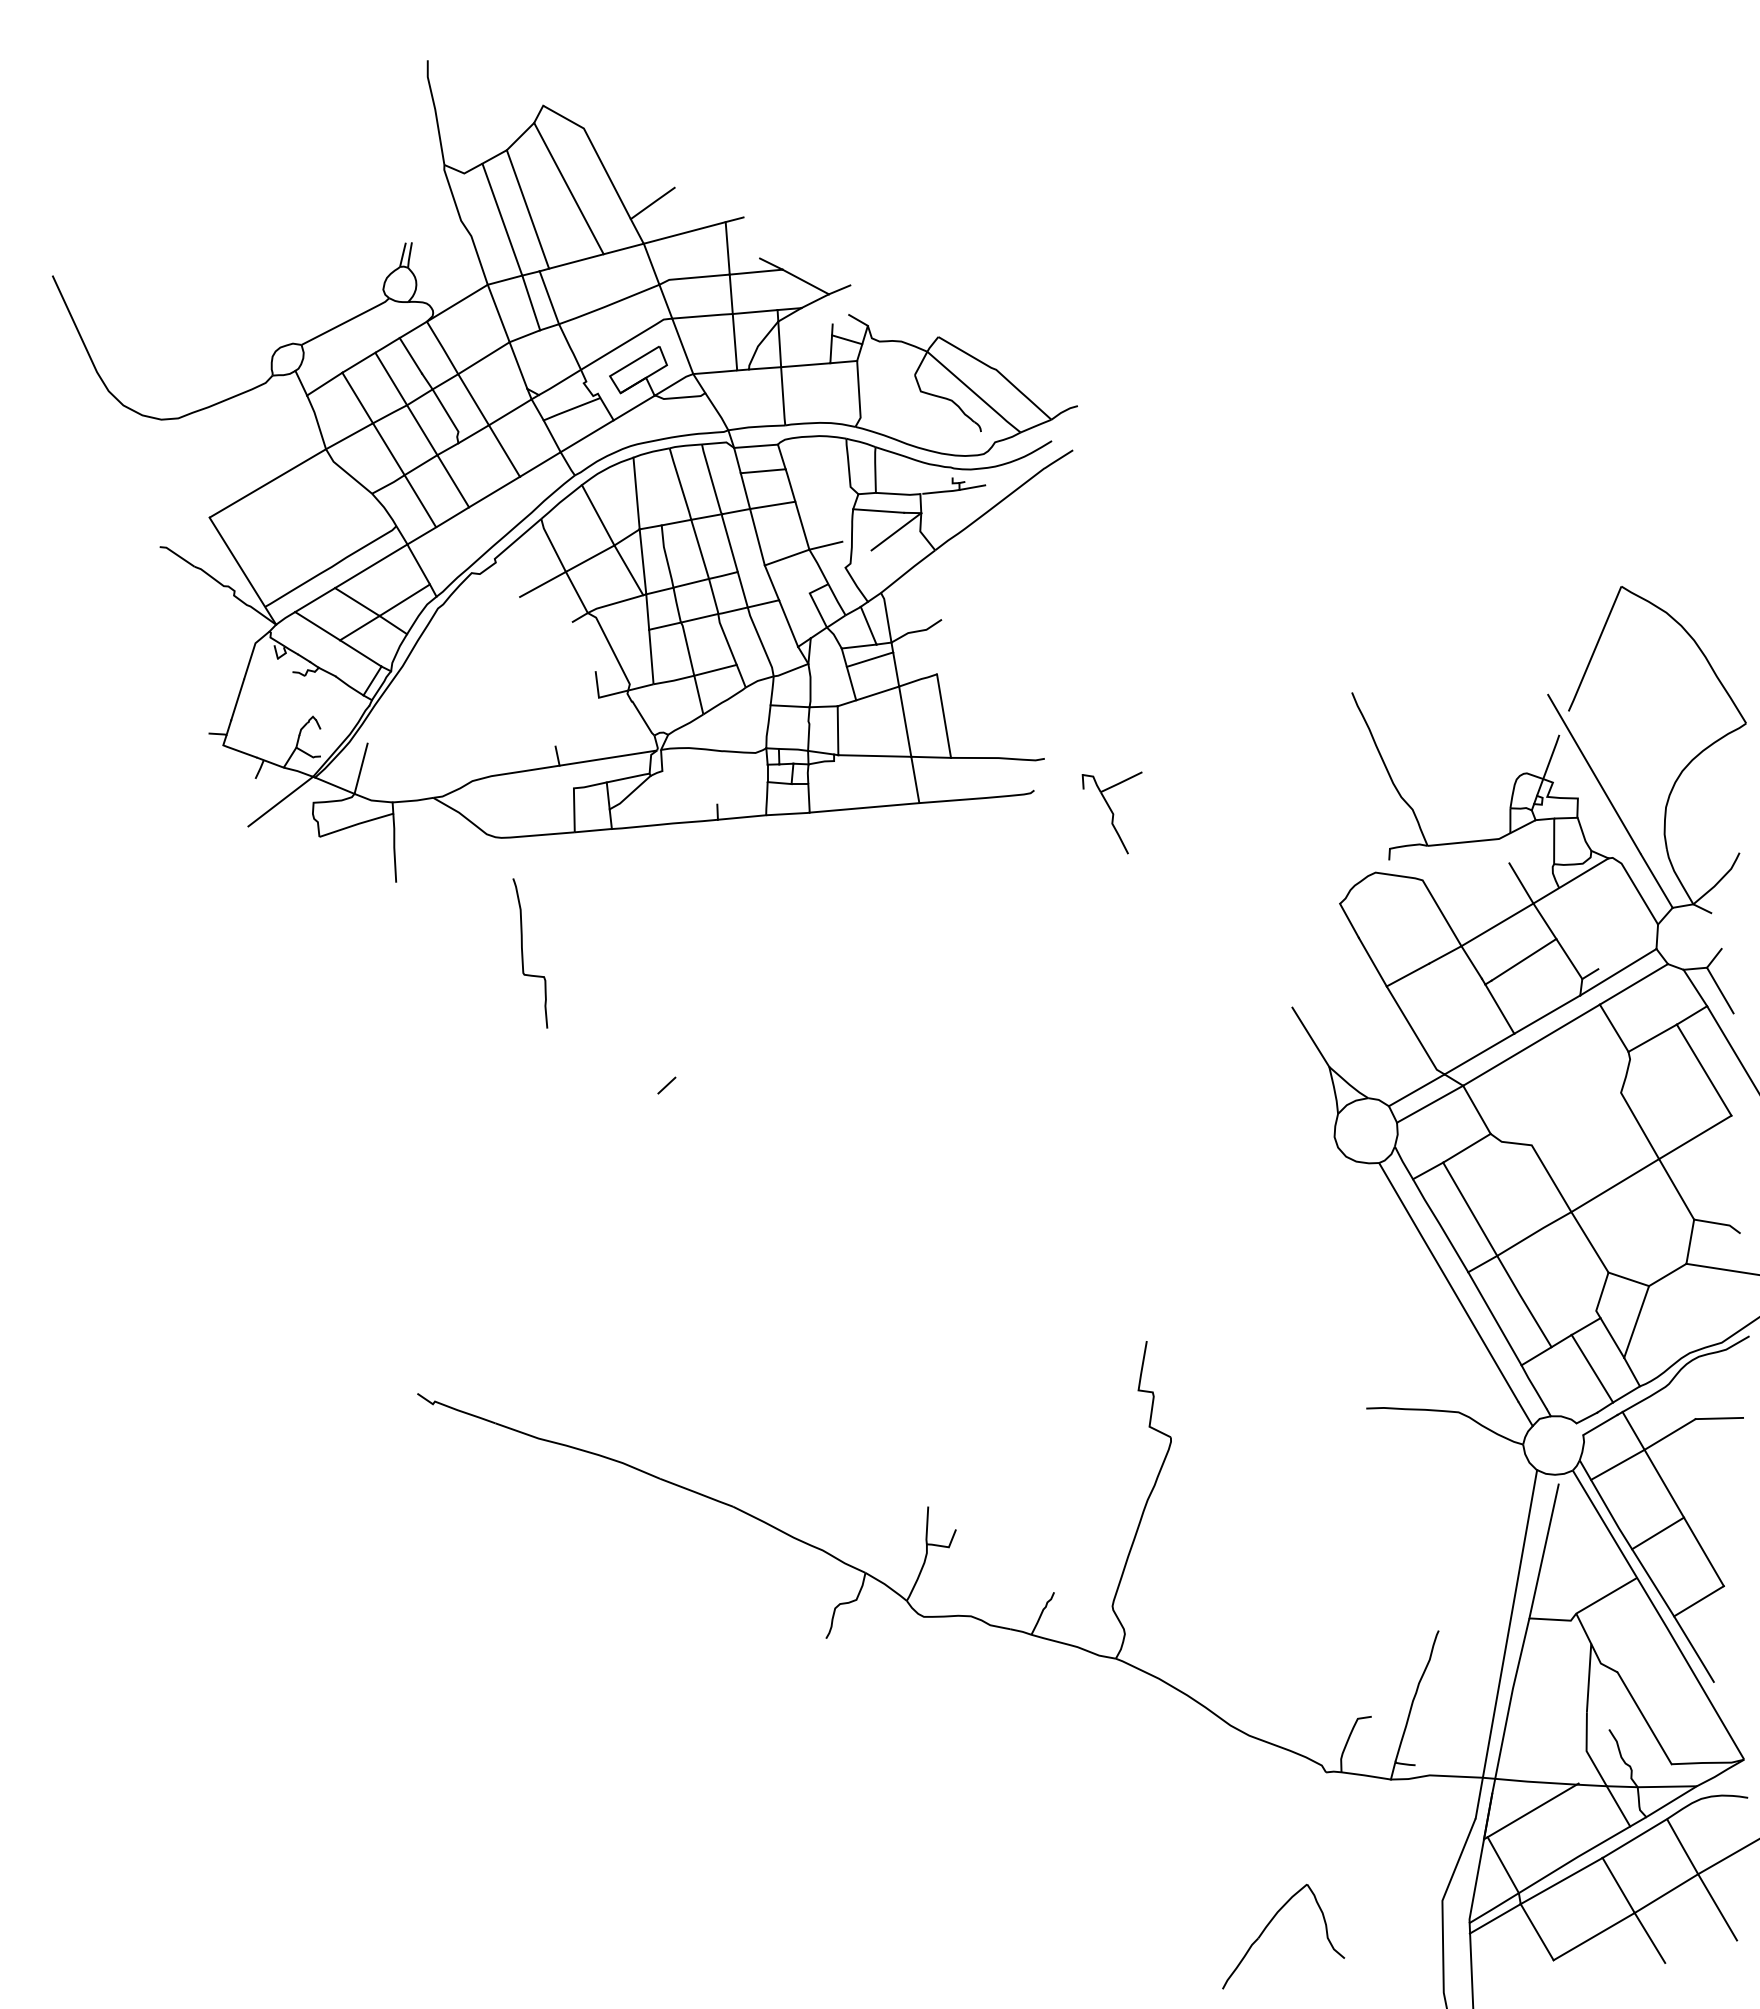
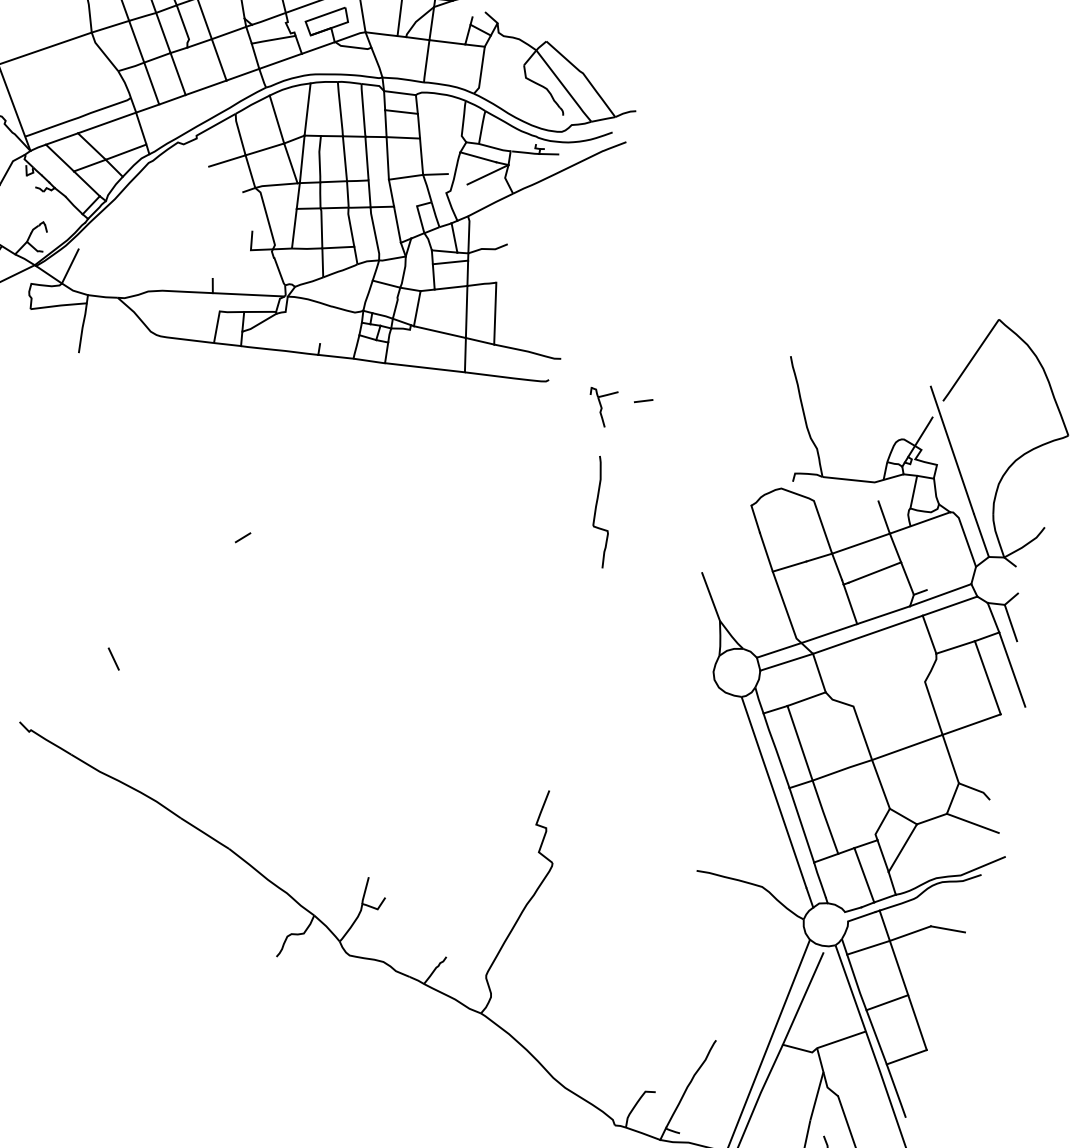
line: (1166, 792) -> (643, 400), added
part: (1111, 813) -> (600, 407), size x0.62
curve: (523, 953) -> (596, 511), moved
line: (526, 1283) -> (113, 658), added

